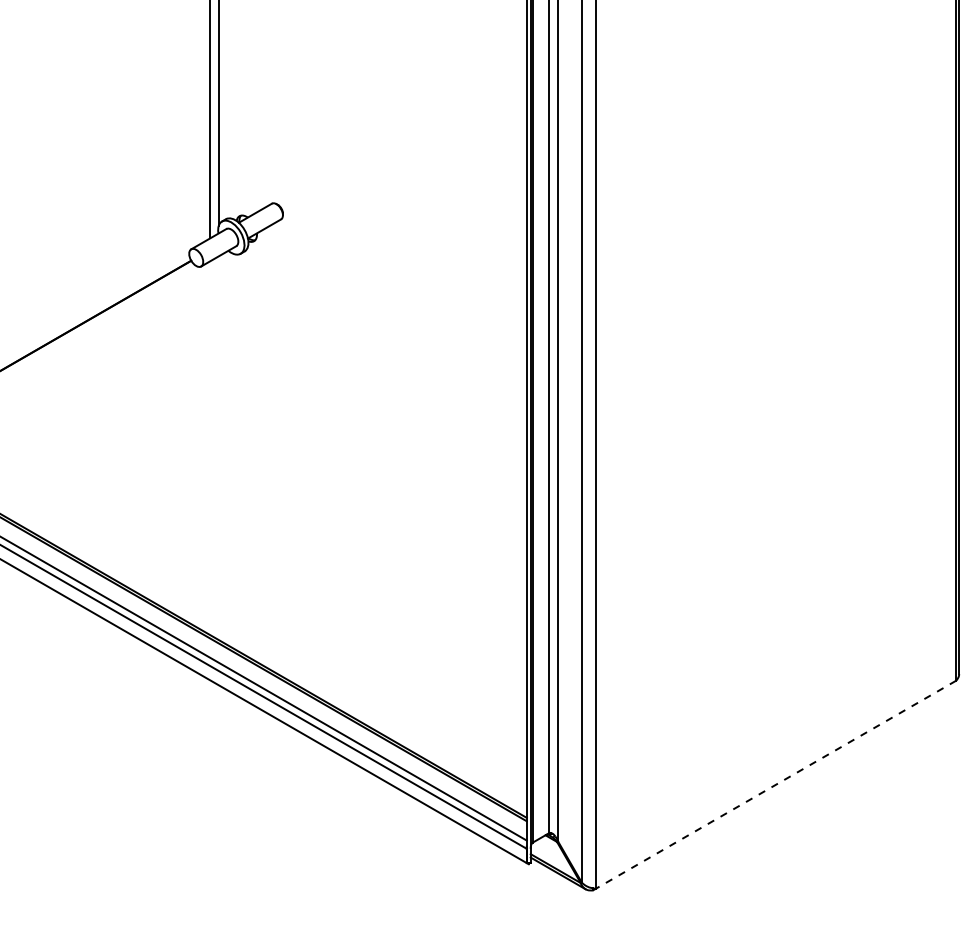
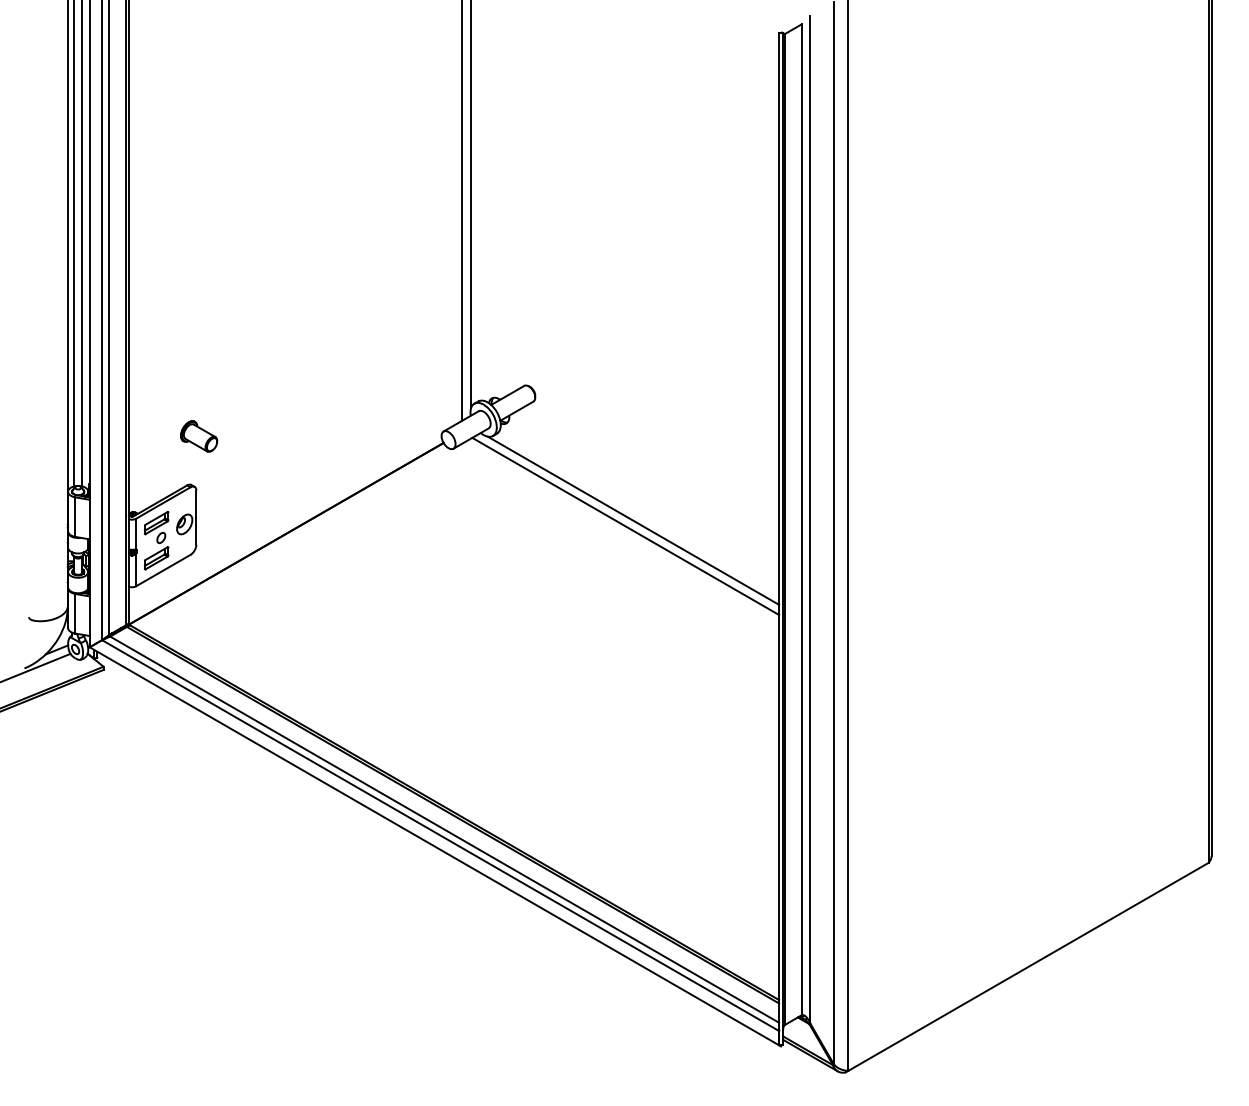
line: (381, 338) -> (633, 520), added
line: (373, 344) -> (625, 526), added
line: (776, 784) -> (1028, 966), dashed -> solid

